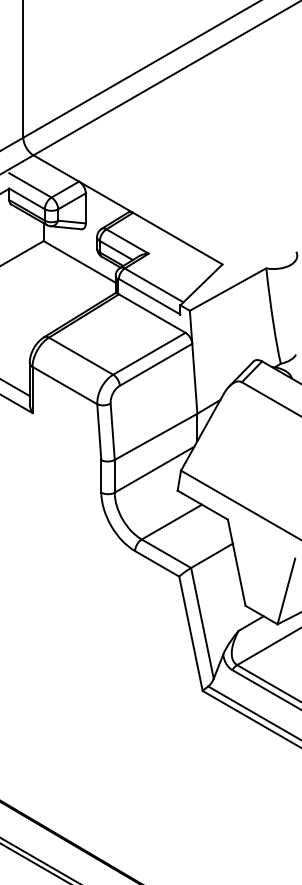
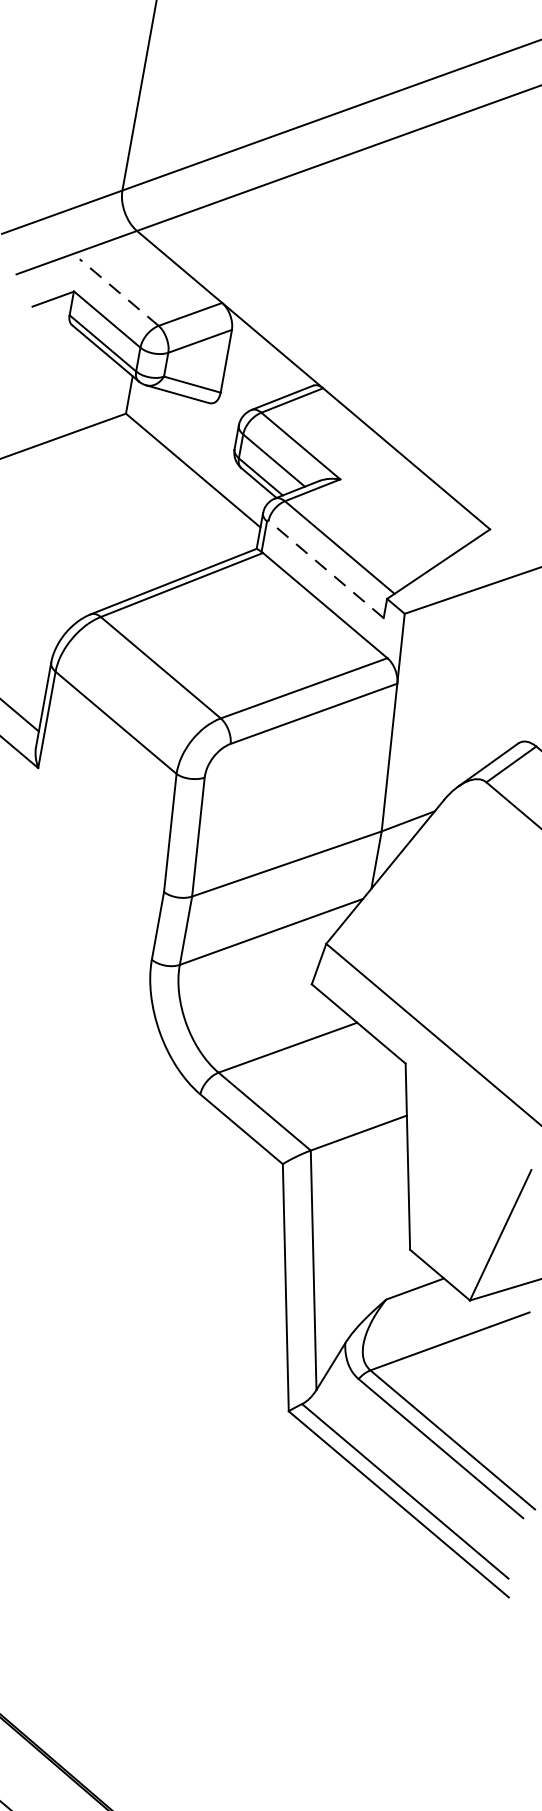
line: (29, 185) -> (117, 292), solid -> dashed
line: (149, 296) -> (325, 568), solid -> dashed

